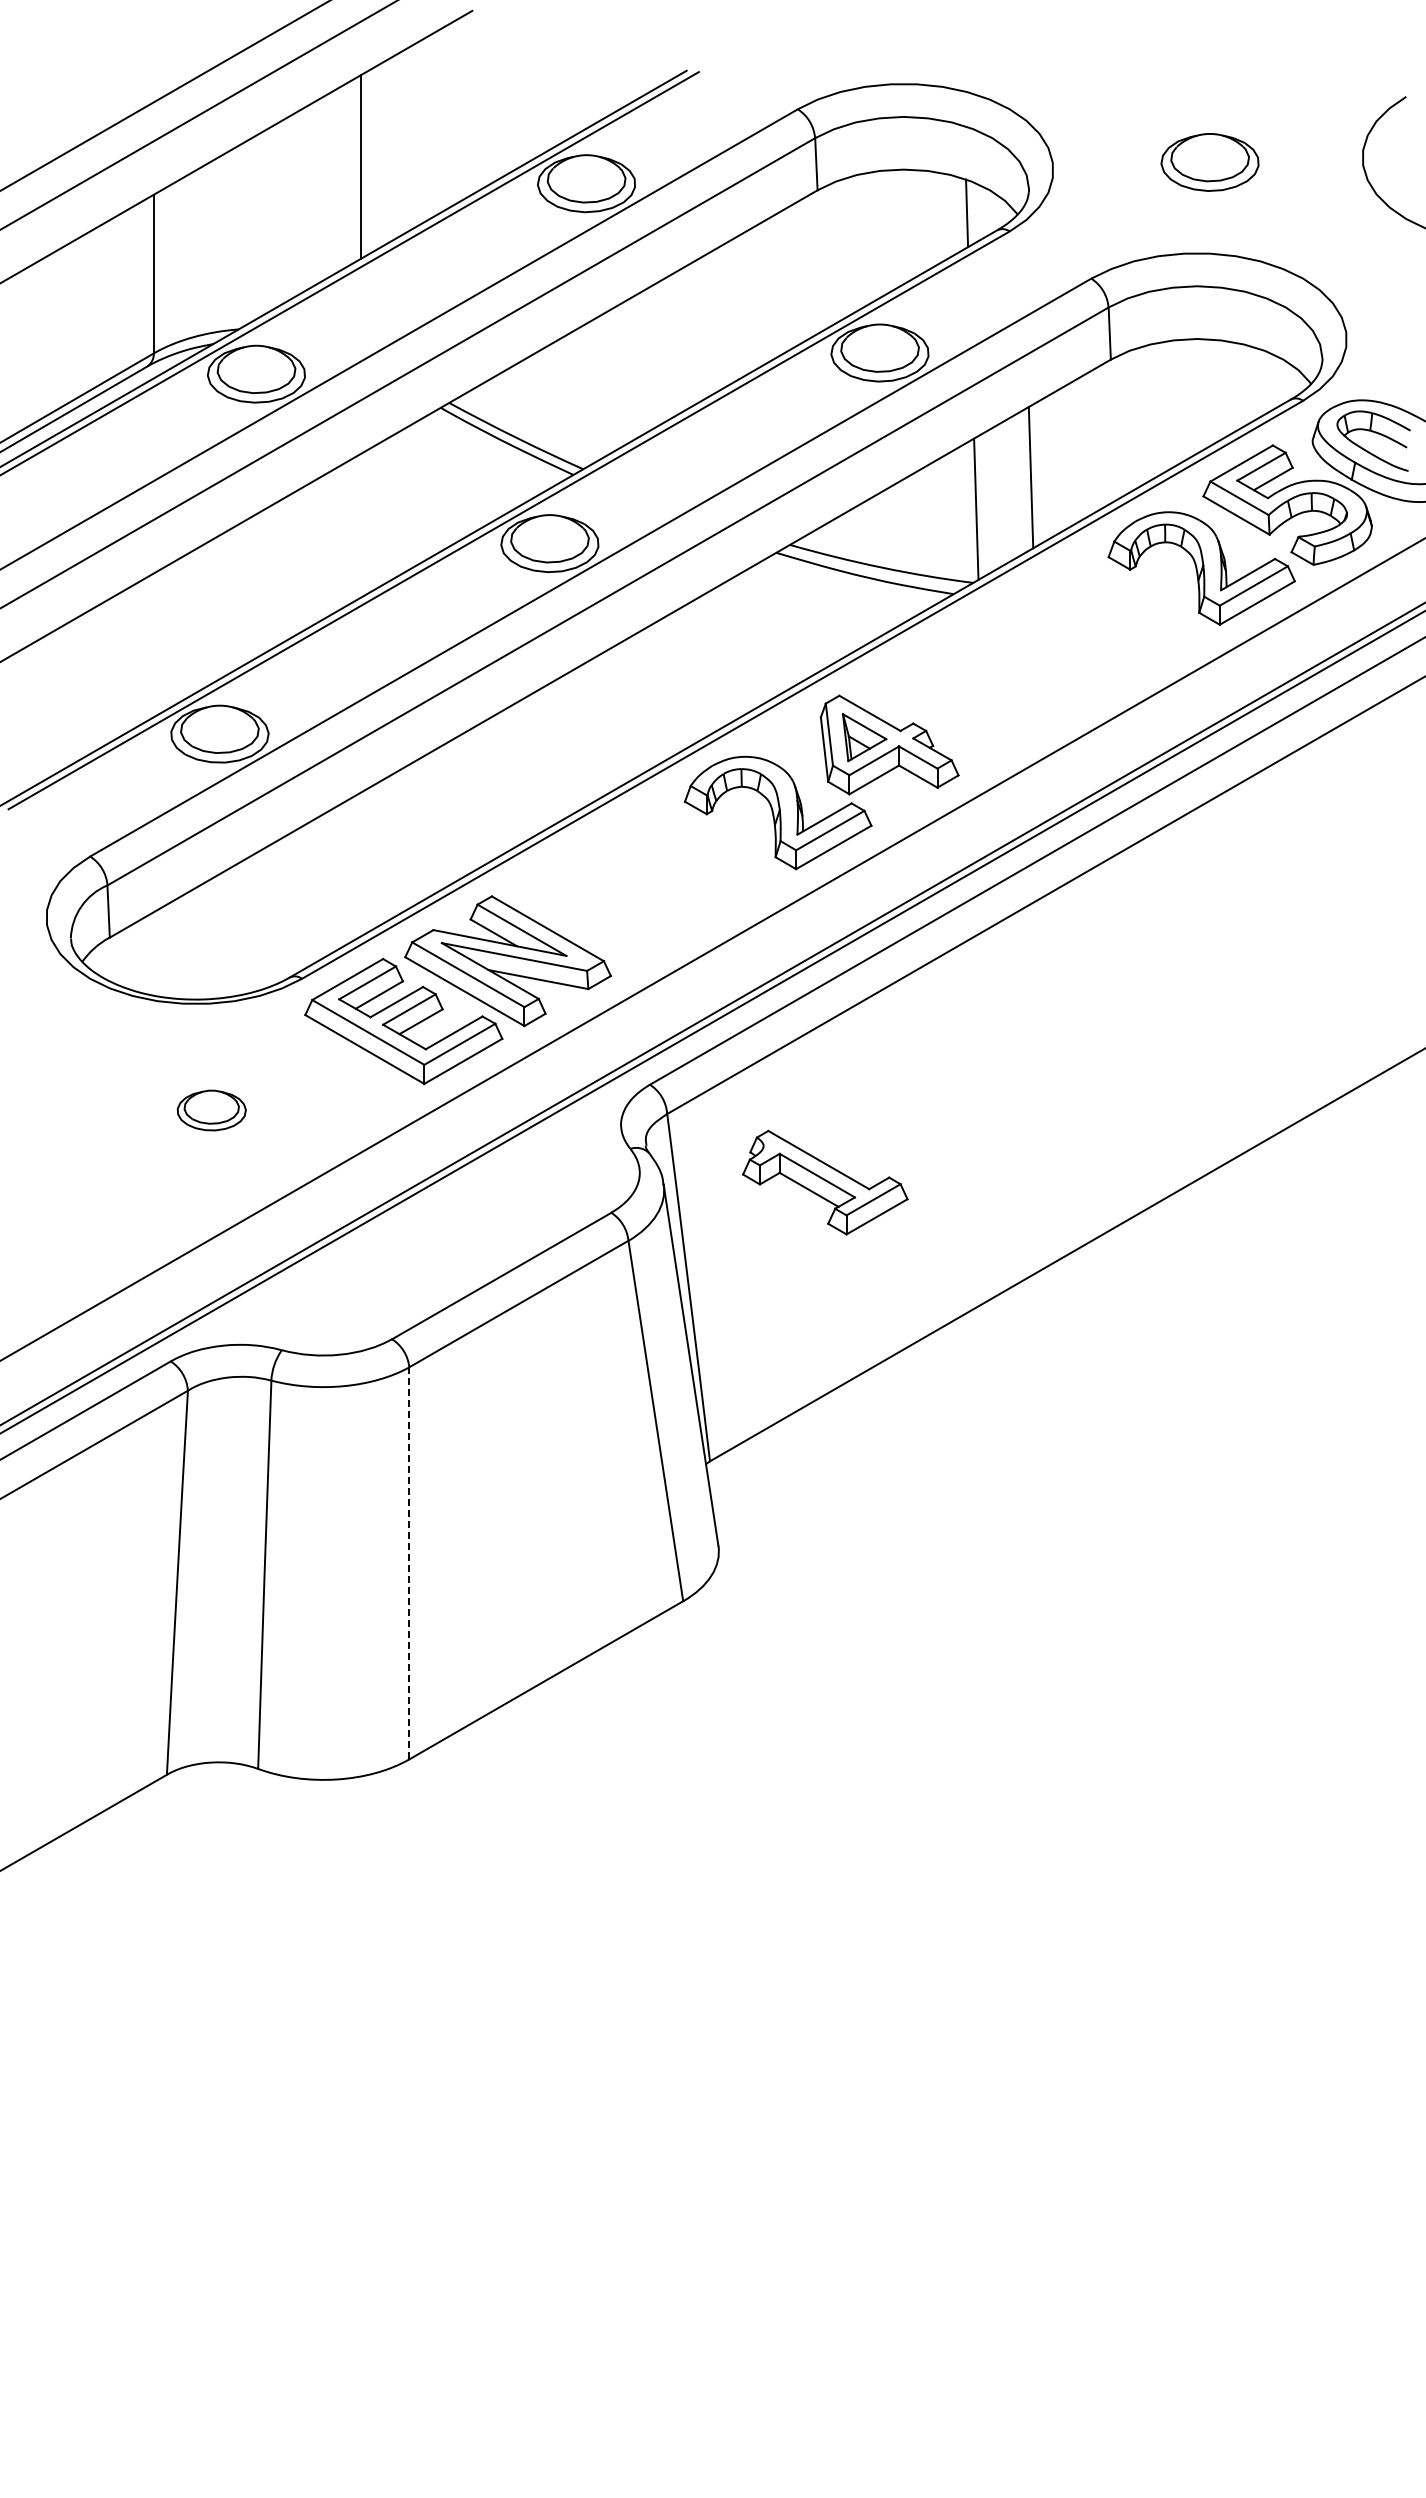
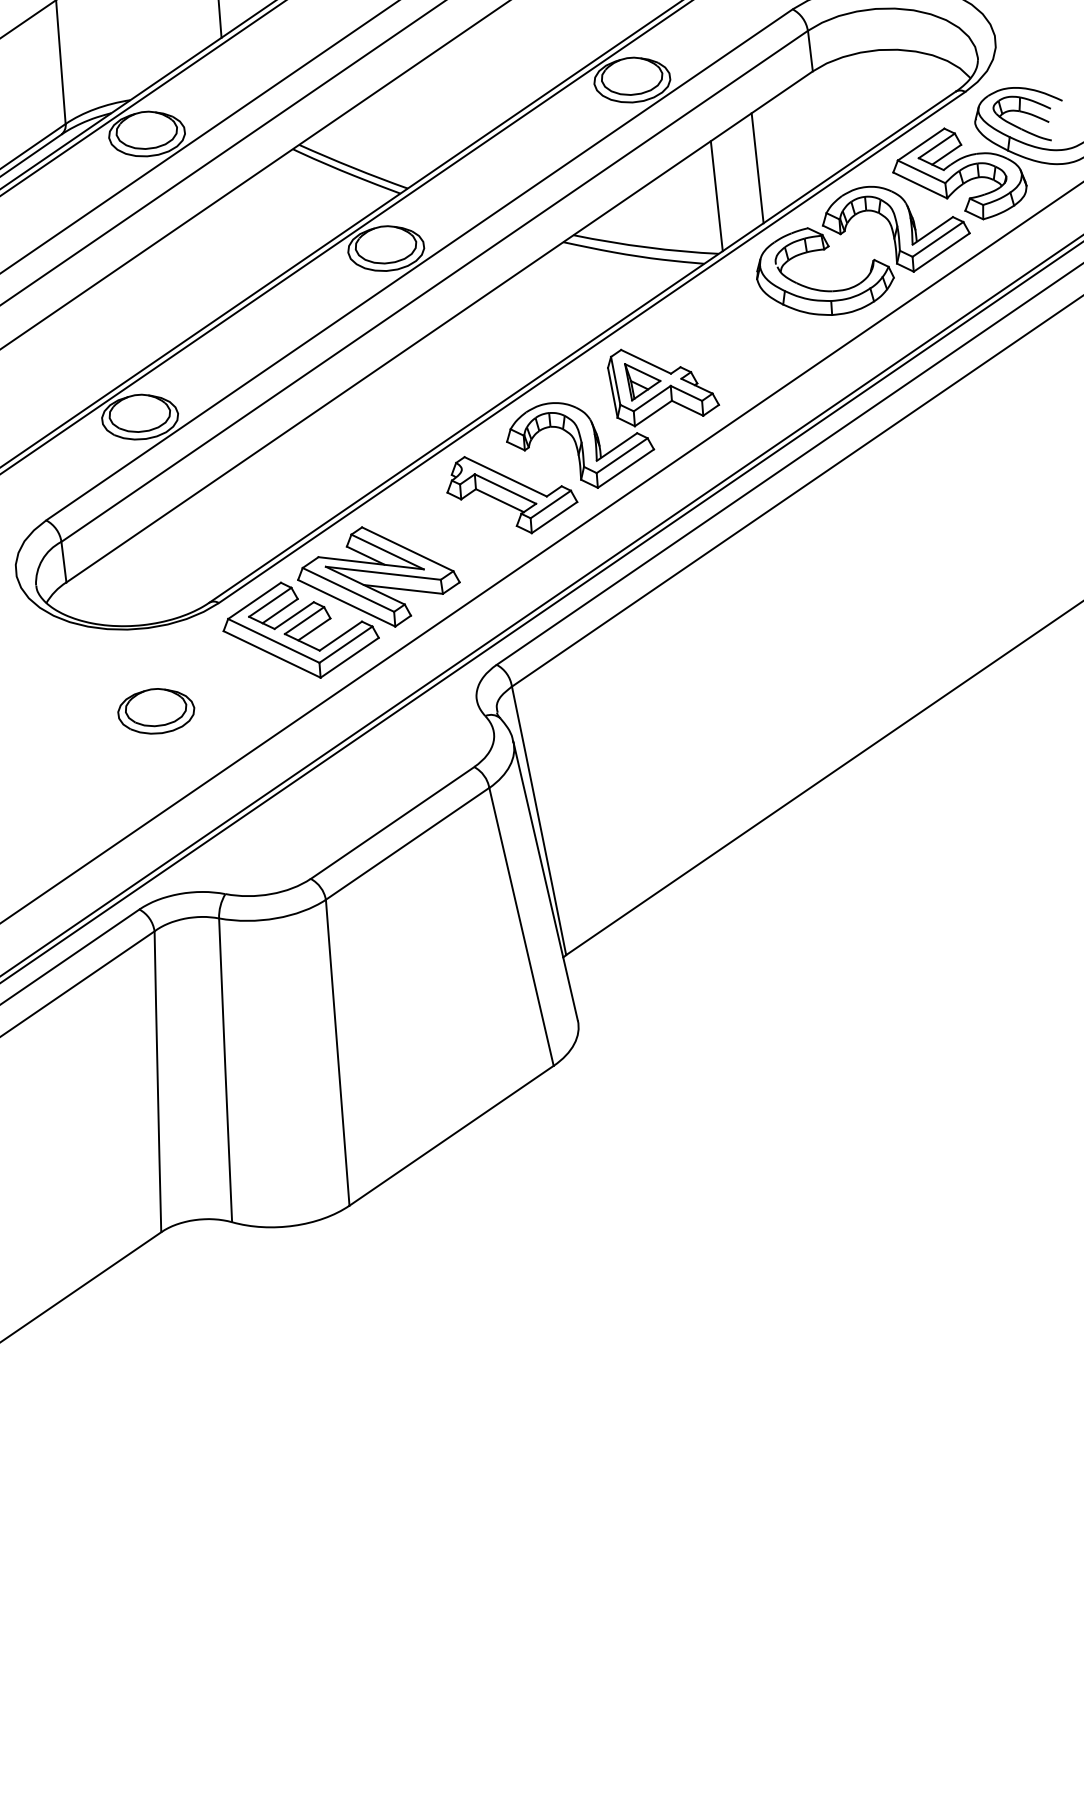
part: (1099, 638) -> (820, 289), added
part: (211, 1110) -> (156, 711), size x1.43
part: (825, 1182) -> (512, 493), moved
line: (409, 1562) -> (337, 1052), dashed -> solid

